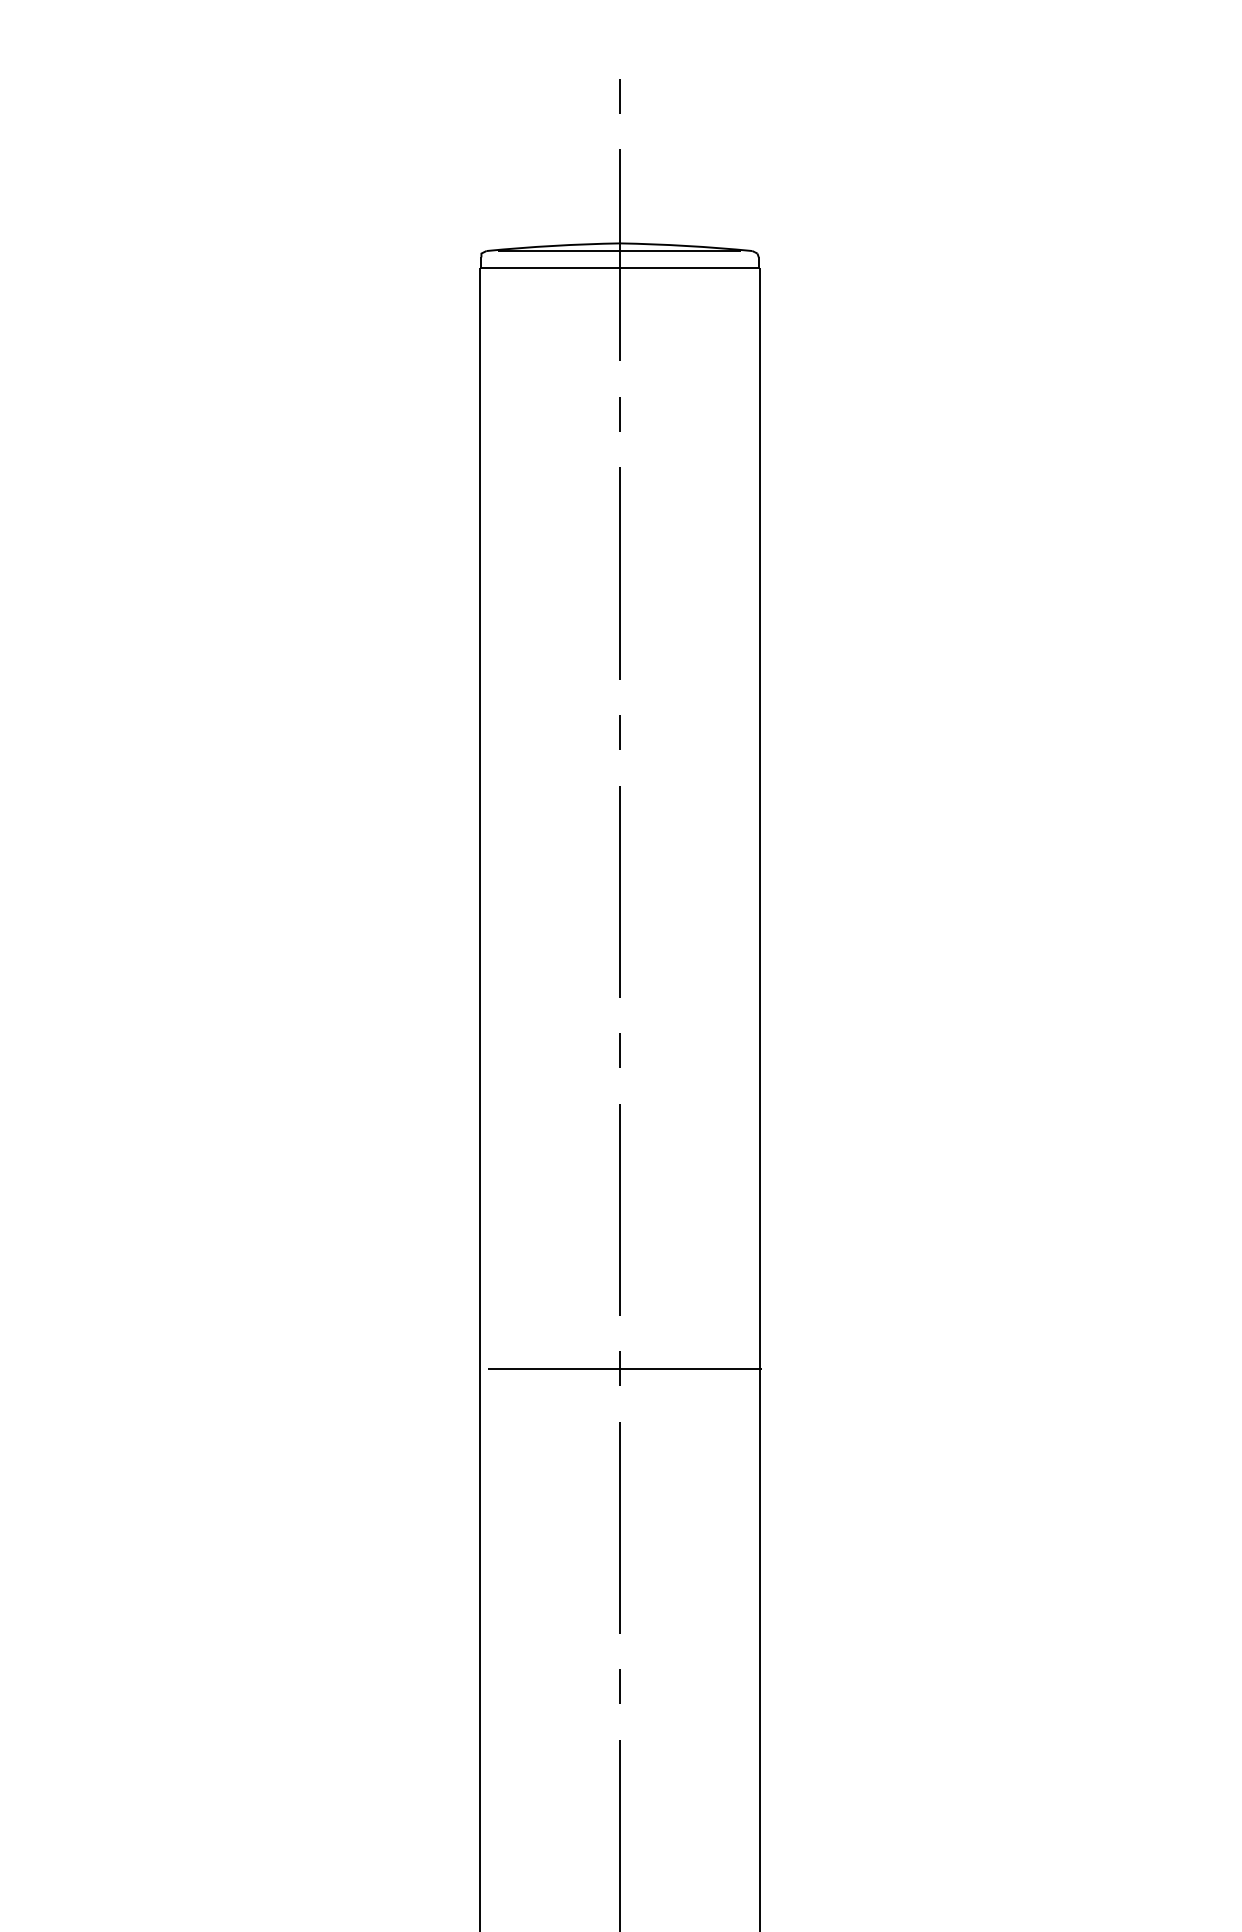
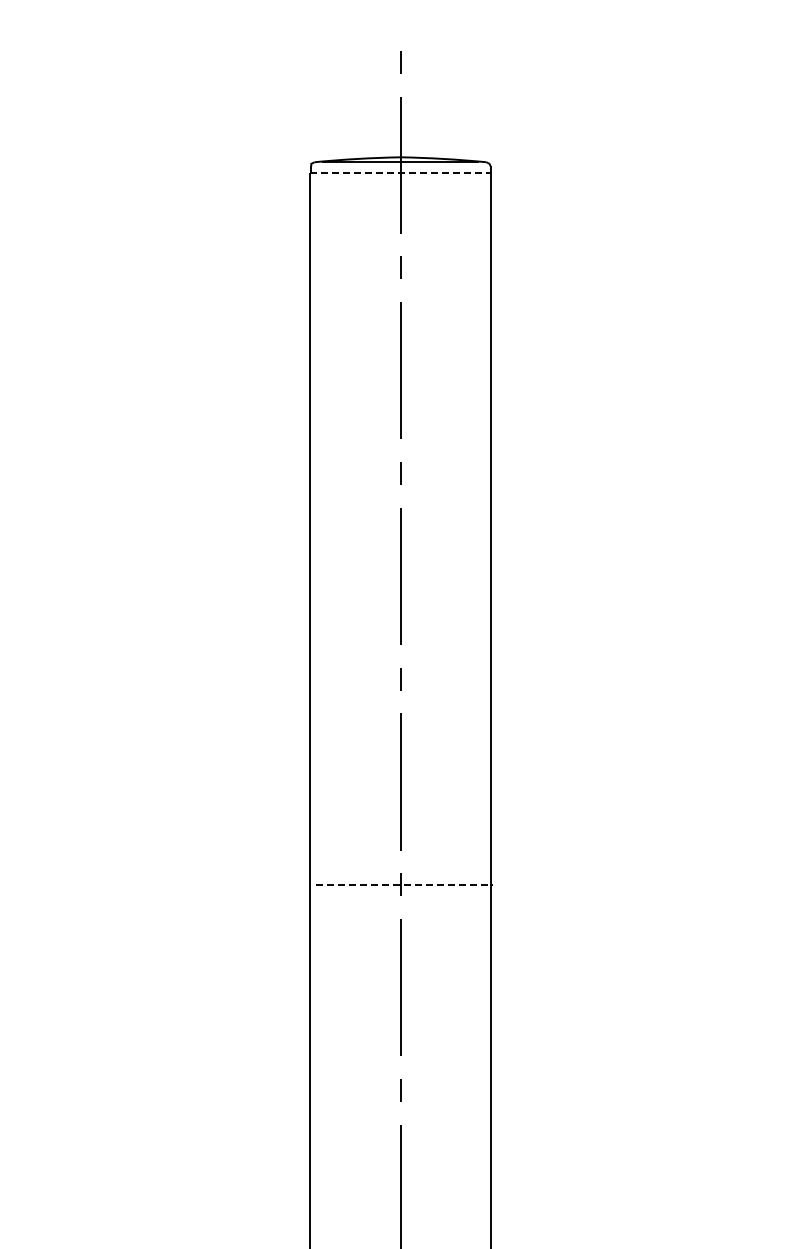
line: (621, 266) -> (401, 172), solid -> dashed
line: (625, 1368) -> (404, 884), solid -> dashed

